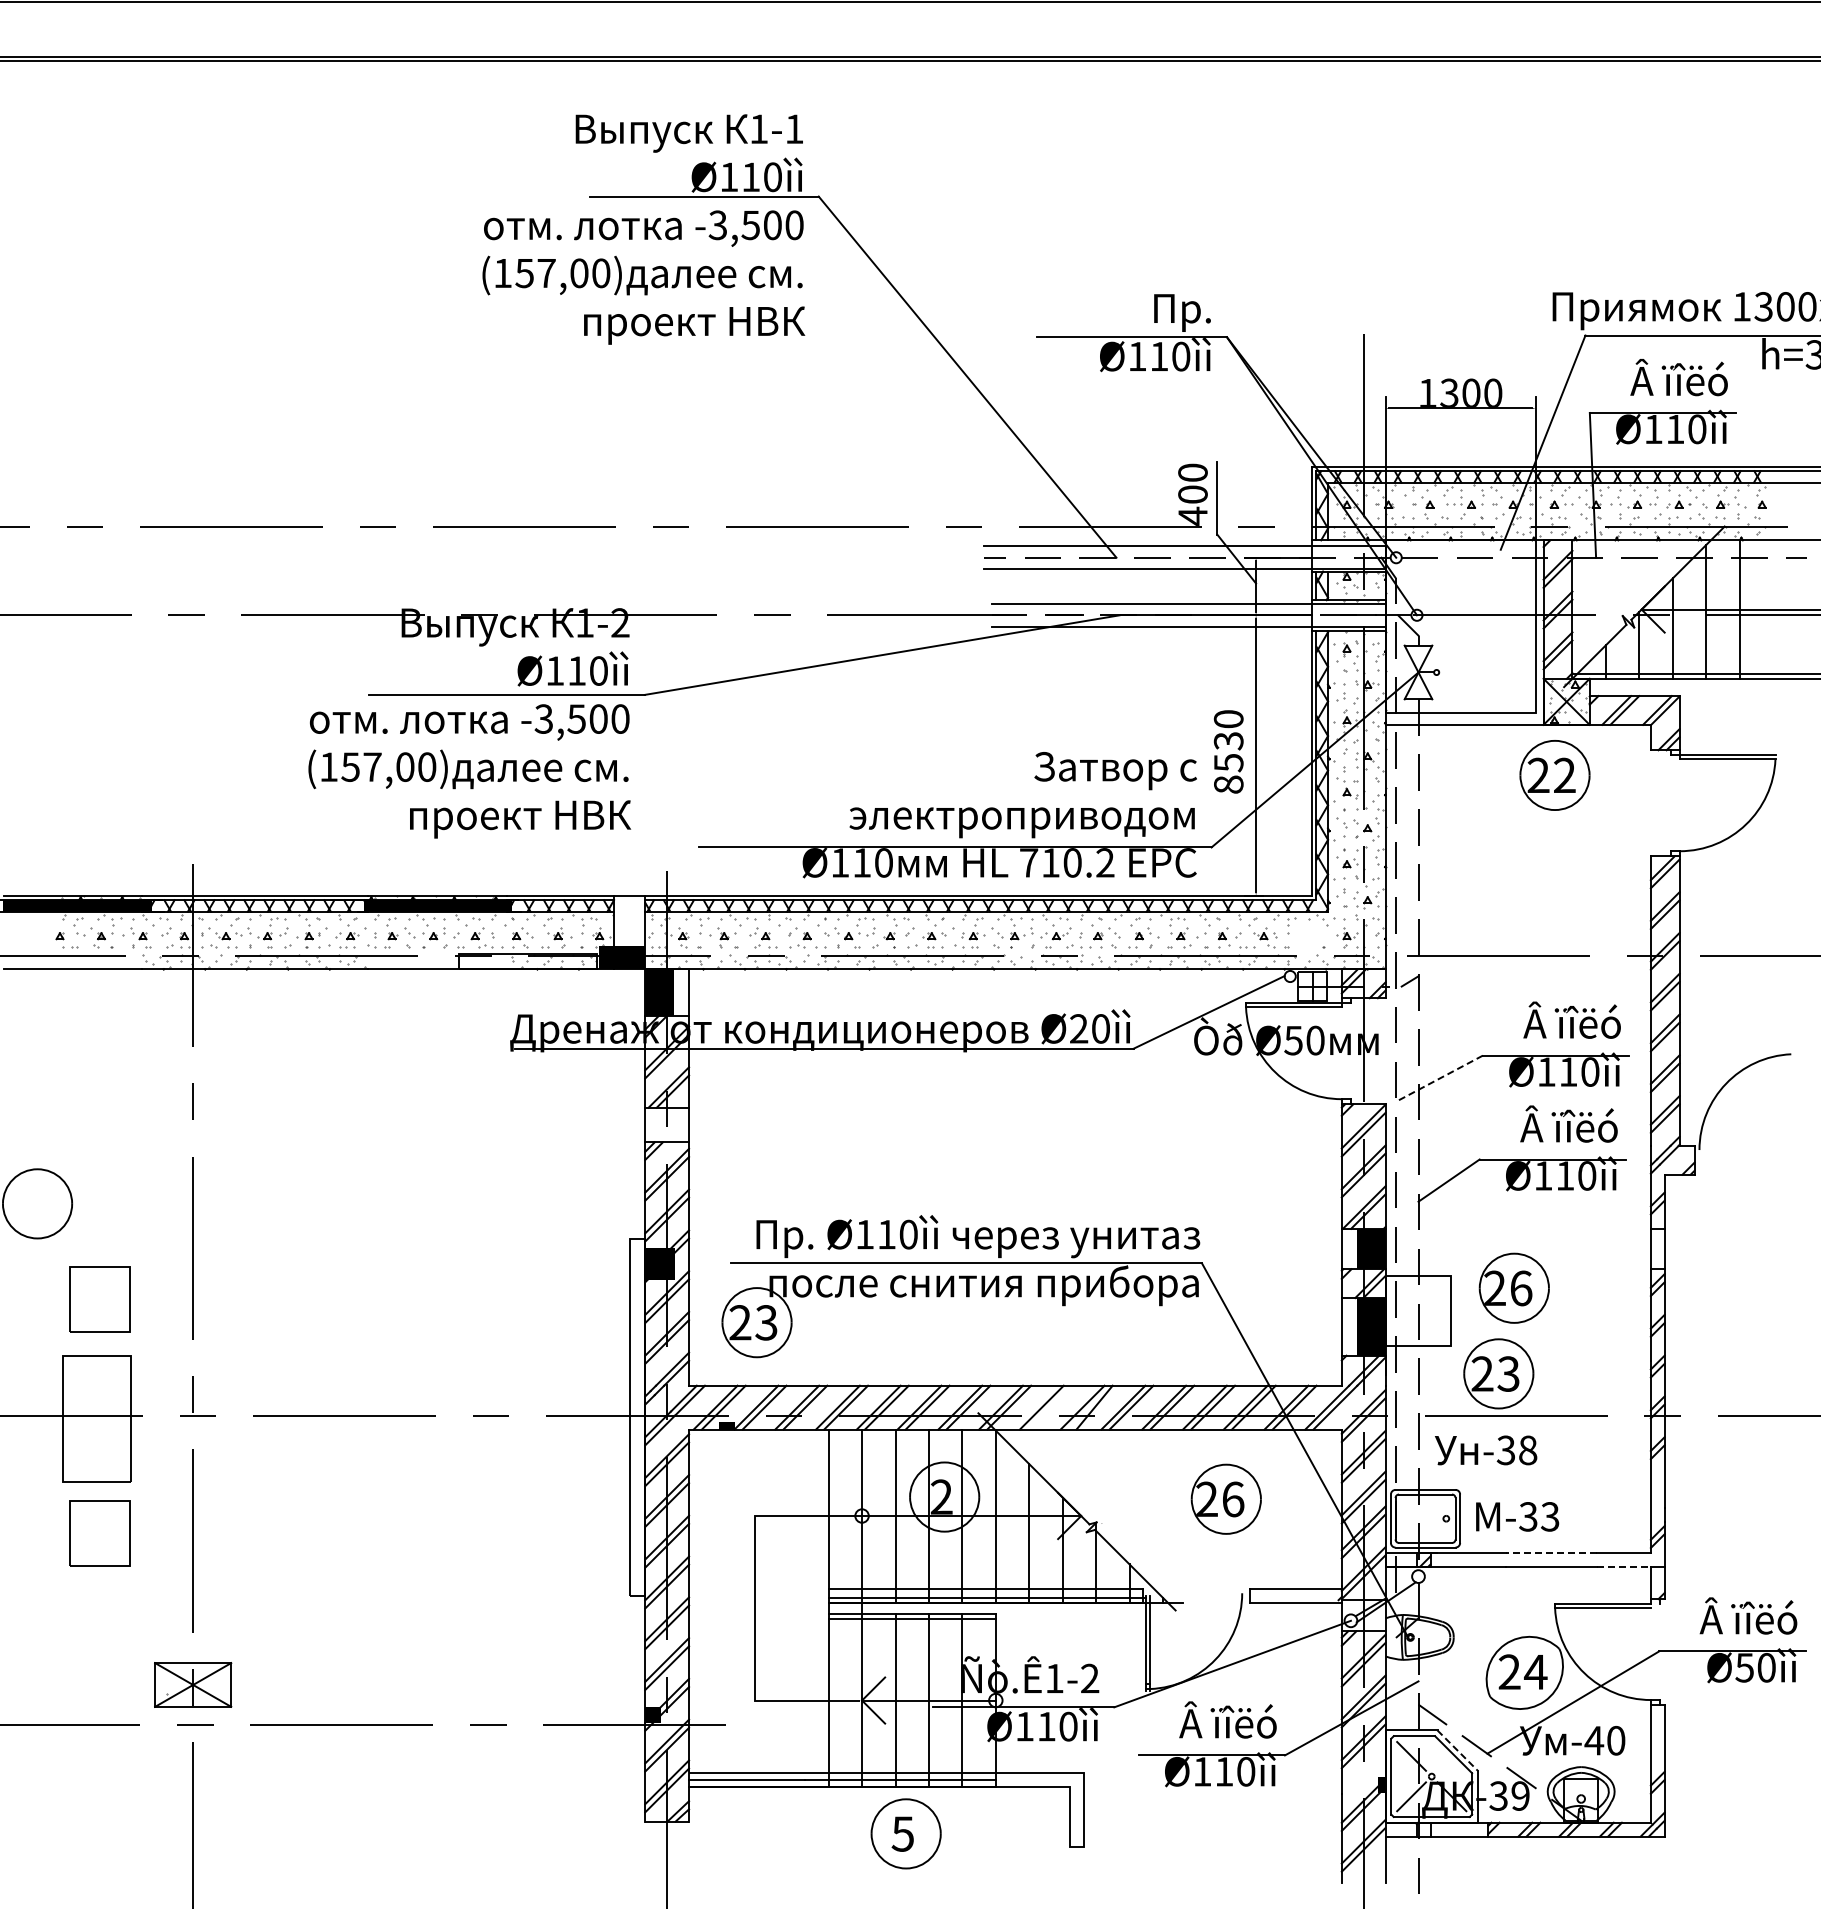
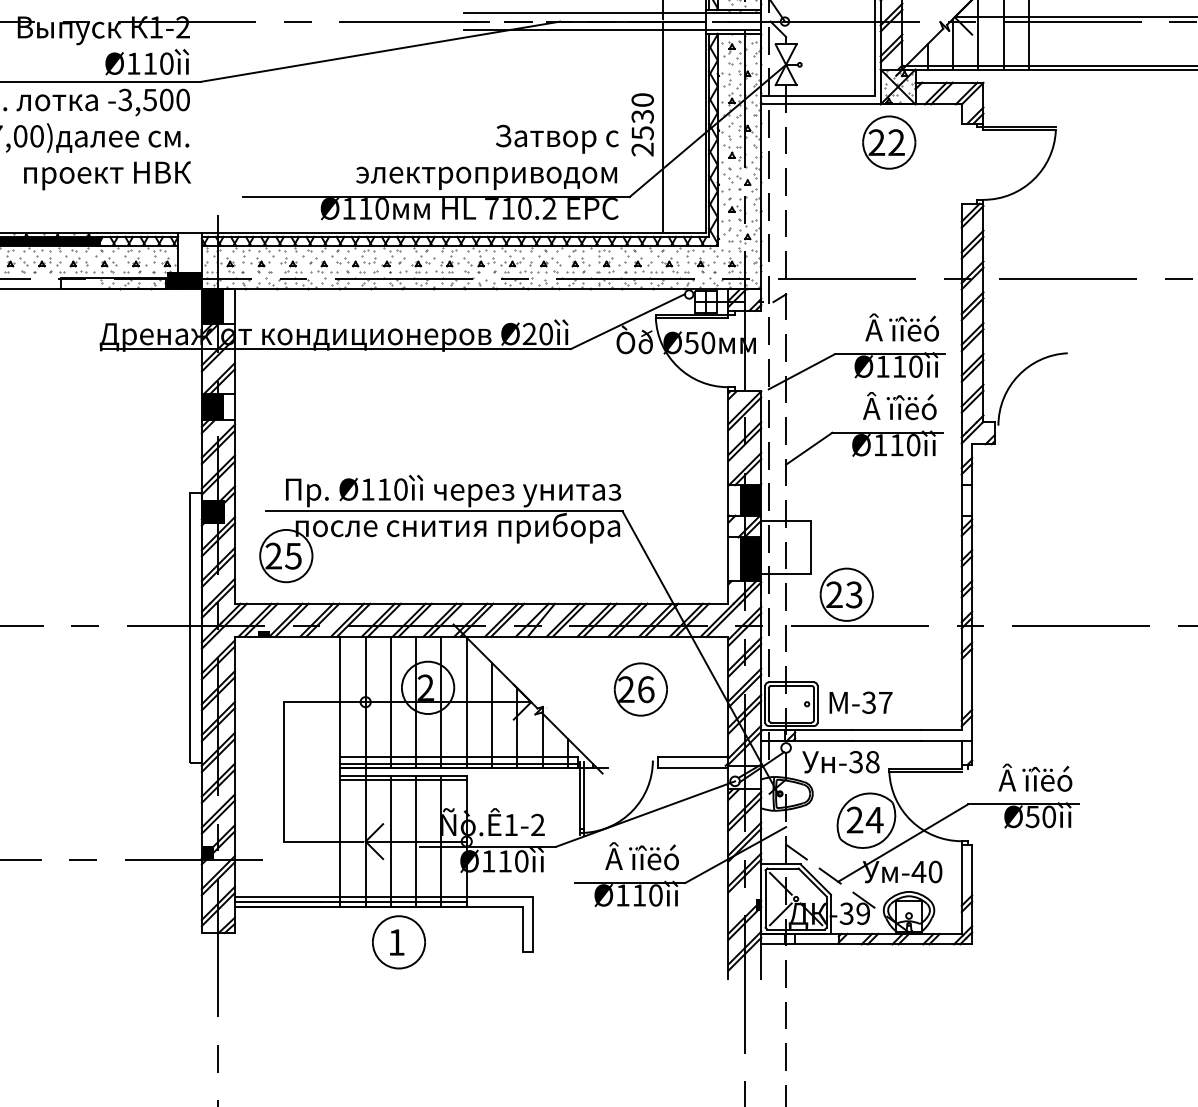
text: (1228, 784) -> (642, 149), 8530 -> 2530
part: (1310, 937) -> (704, 265), added
line: (1438, 1079) -> (801, 372), dashed -> solid
fill: (659, 1124) -> (212, 406), added
part: (1513, 1287) -> (857, 529), removed
text: (766, 1322) -> (293, 555), 23 -> 25
line: (1049, 1407) -> (507, 620), added
text: (1486, 1450) -> (841, 762), moved
text: (1550, 1516) -> (885, 702), -33 -> -37
line: (1551, 1552) -> (886, 729), dashed -> solid
line: (1624, 1566) -> (941, 740), dashed -> solid
line: (1457, 1750) -> (815, 879), dashed -> solid
text: (902, 1833) -> (396, 942), 5 -> 1

